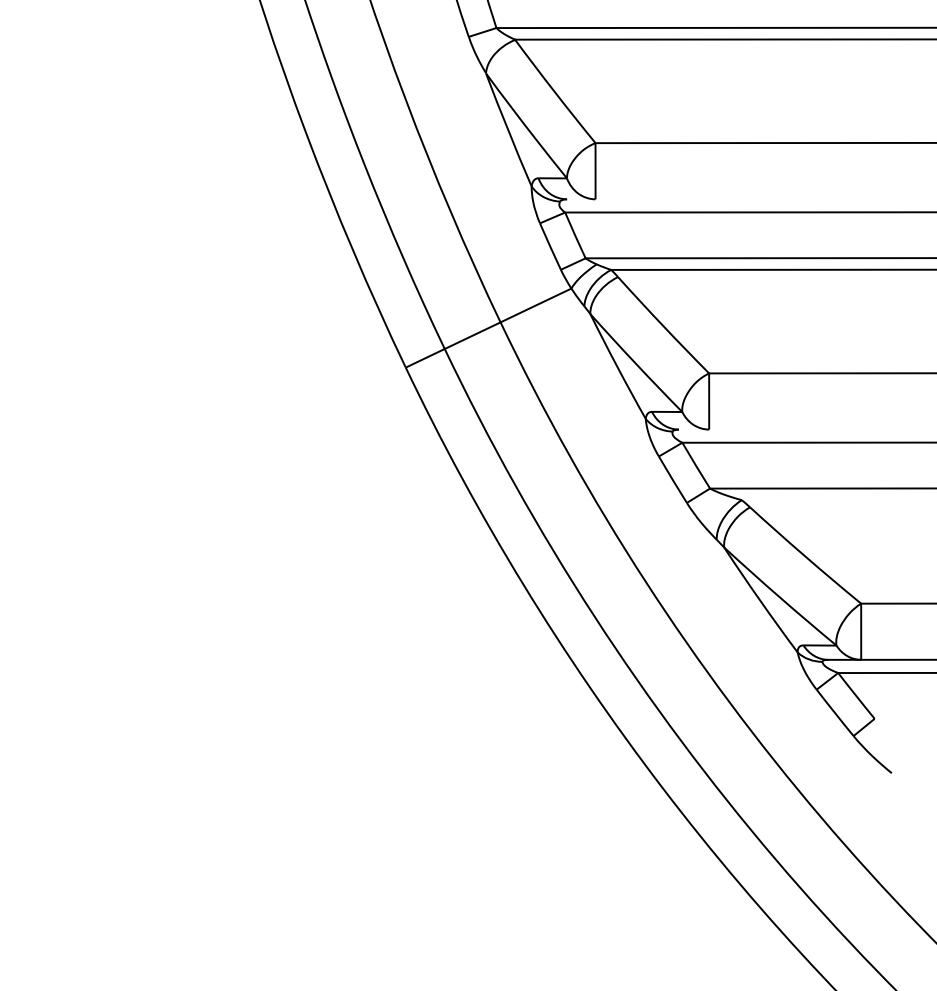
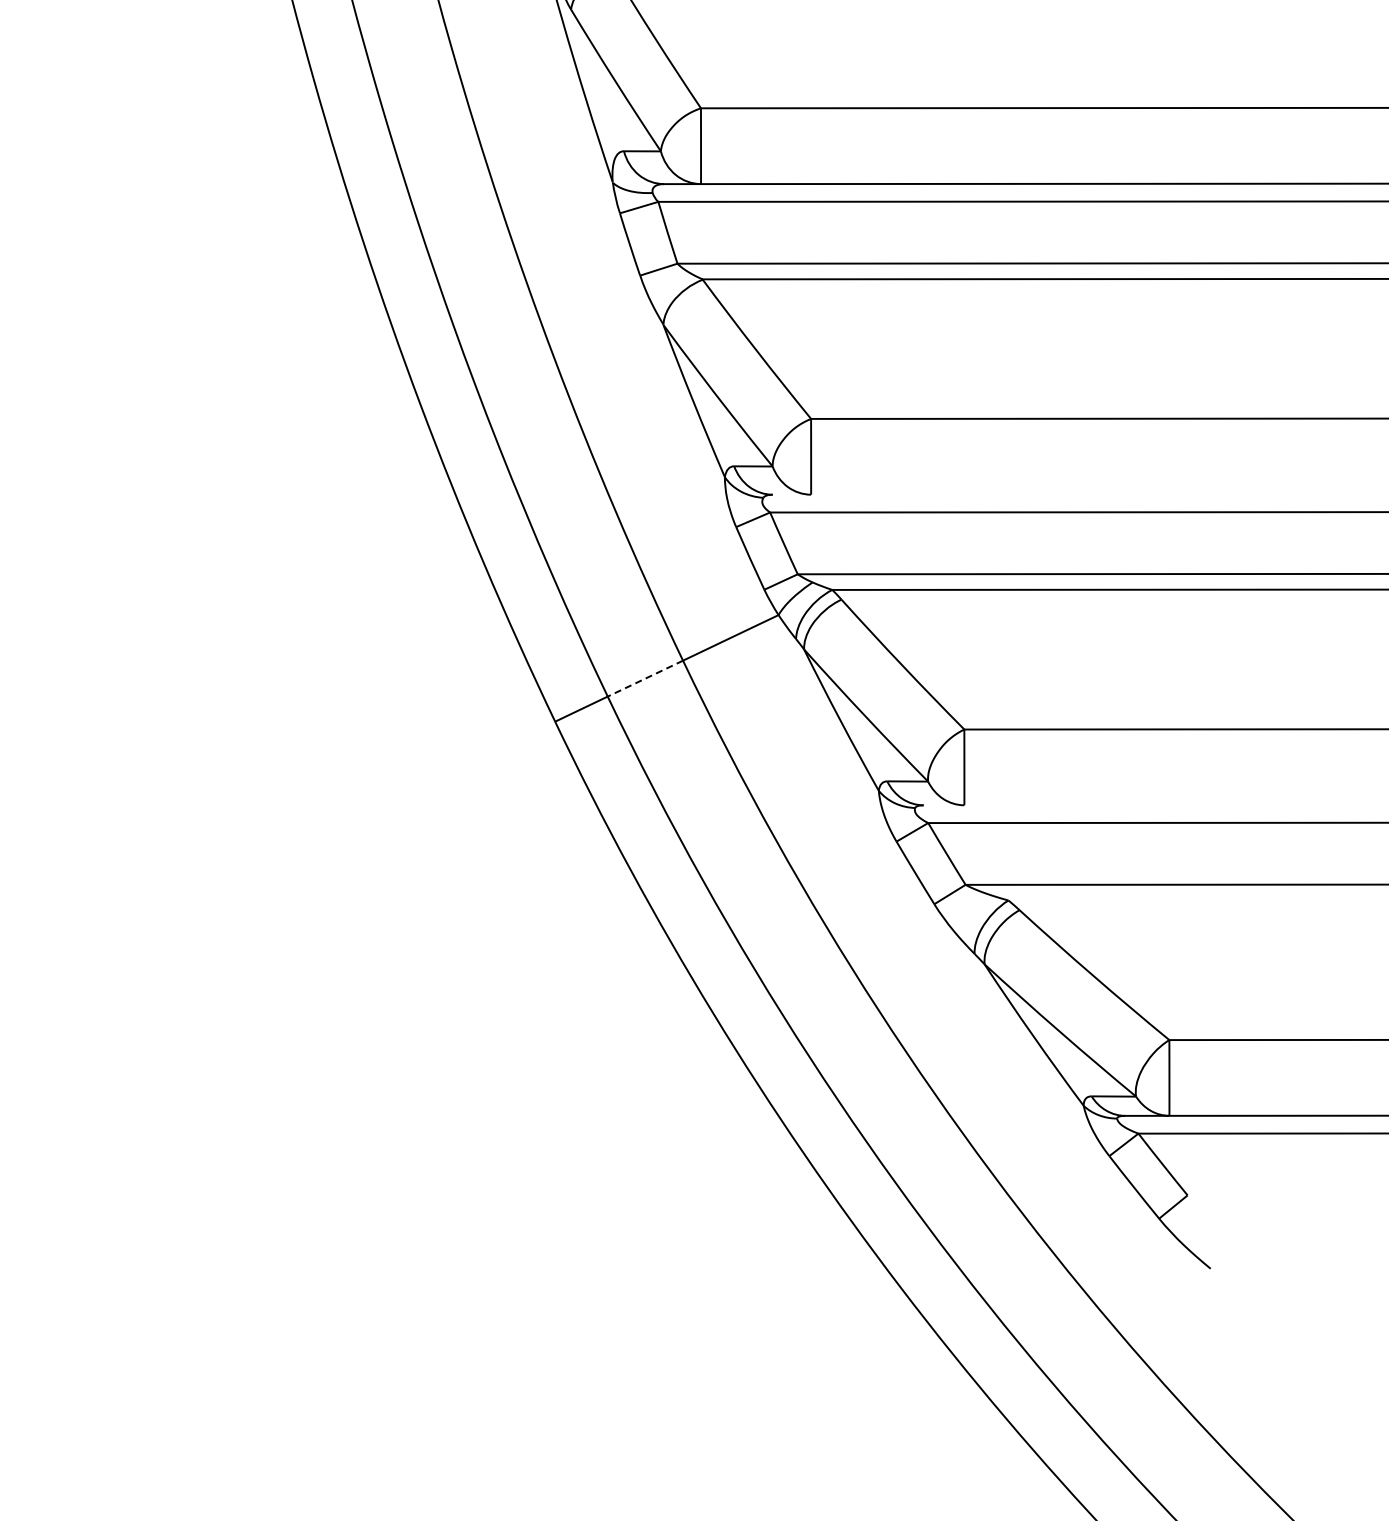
line: (472, 335) -> (645, 678), solid -> dashed

